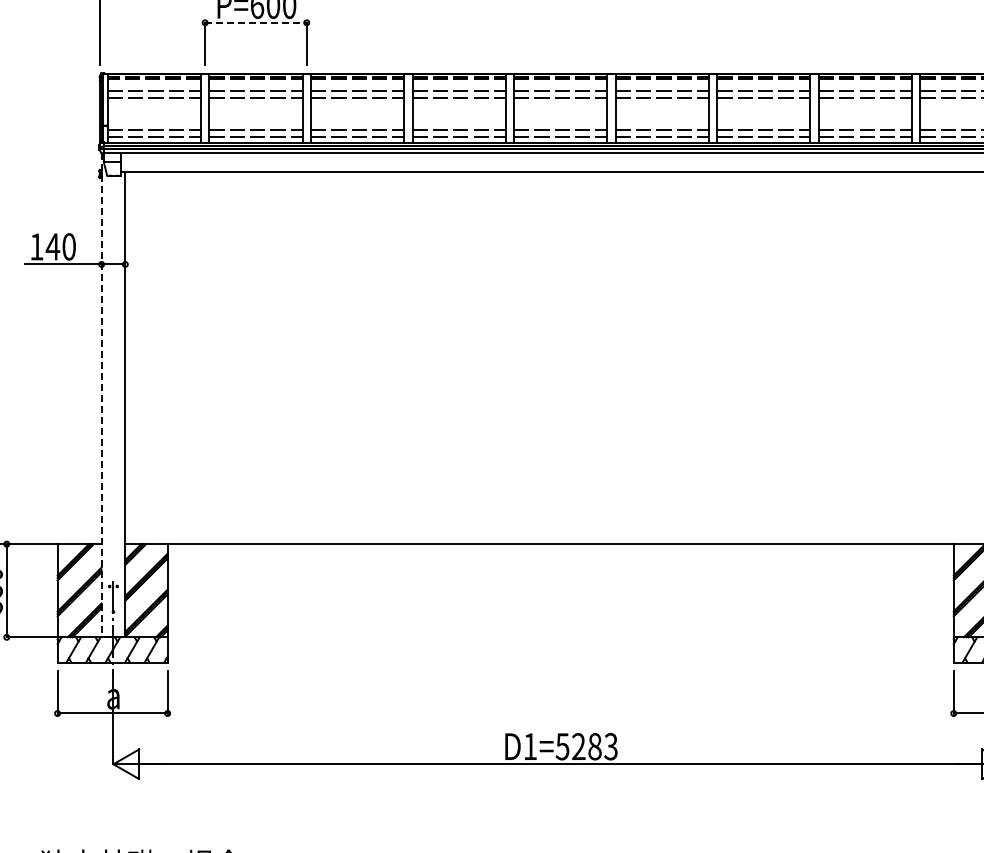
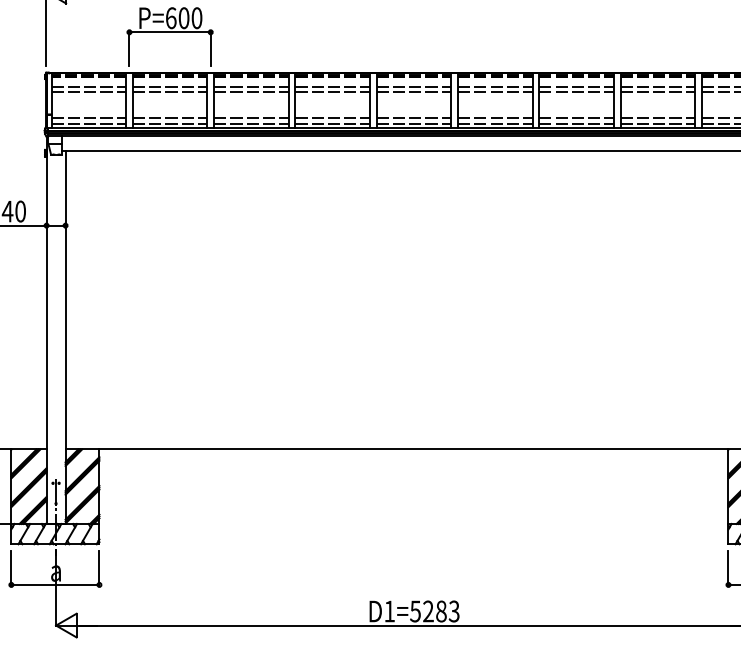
line: (255, 22) -> (169, 32), dashed -> solid
line: (101, 395) -> (46, 330), dashed -> solid

